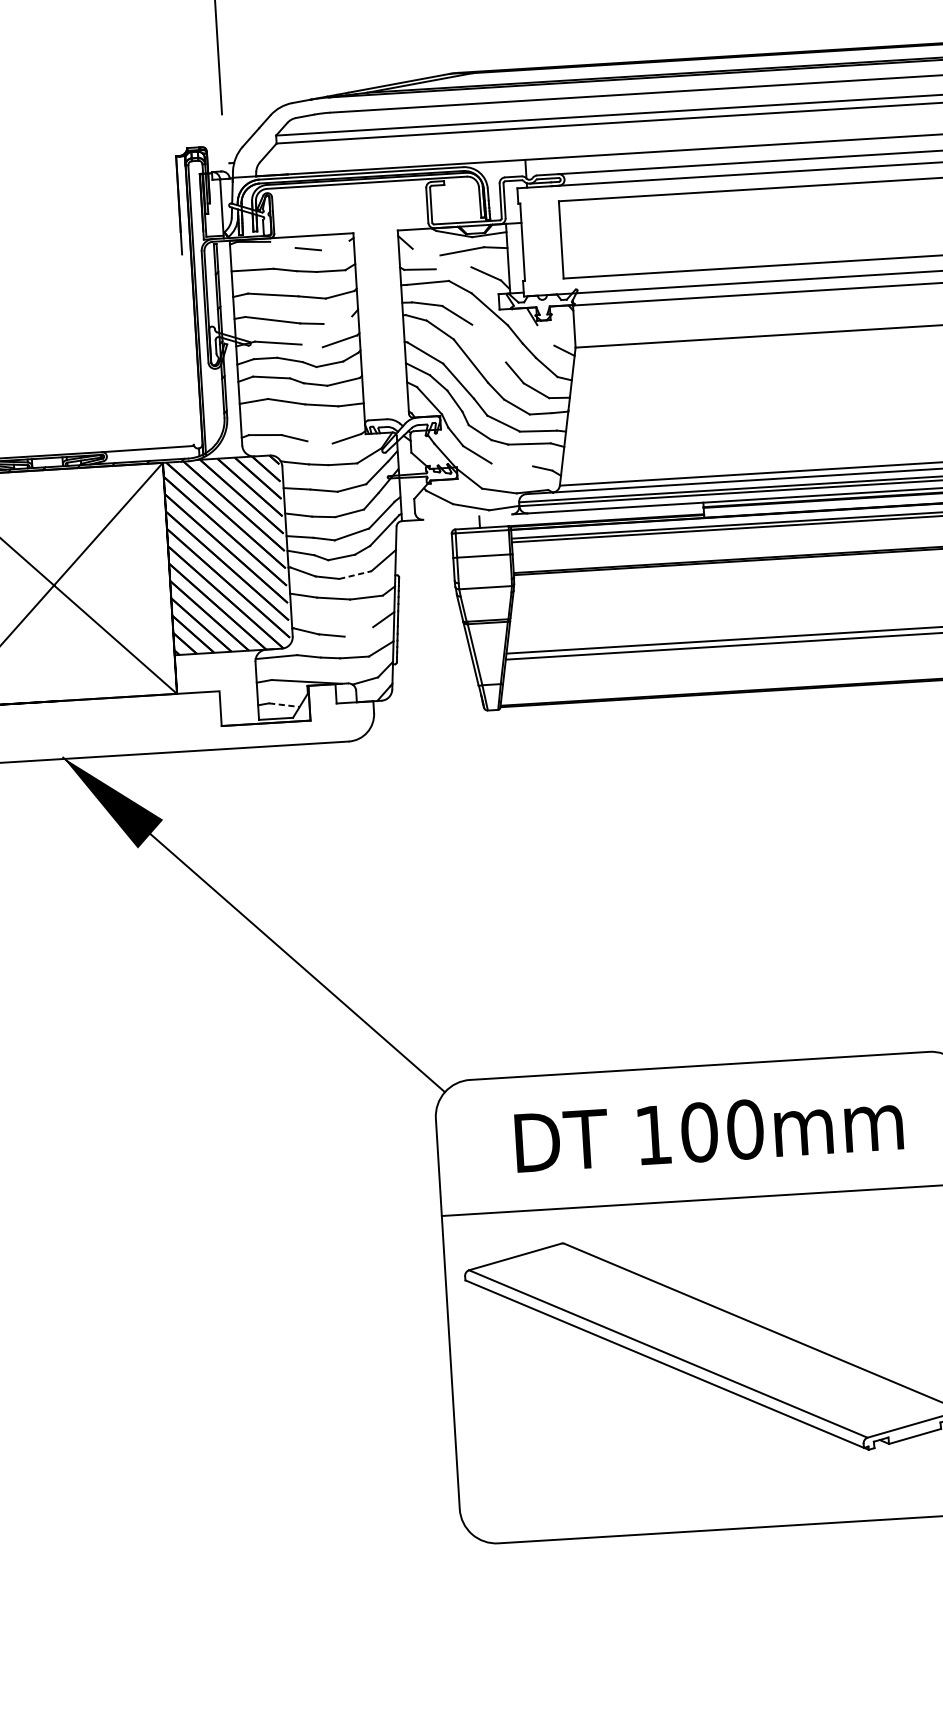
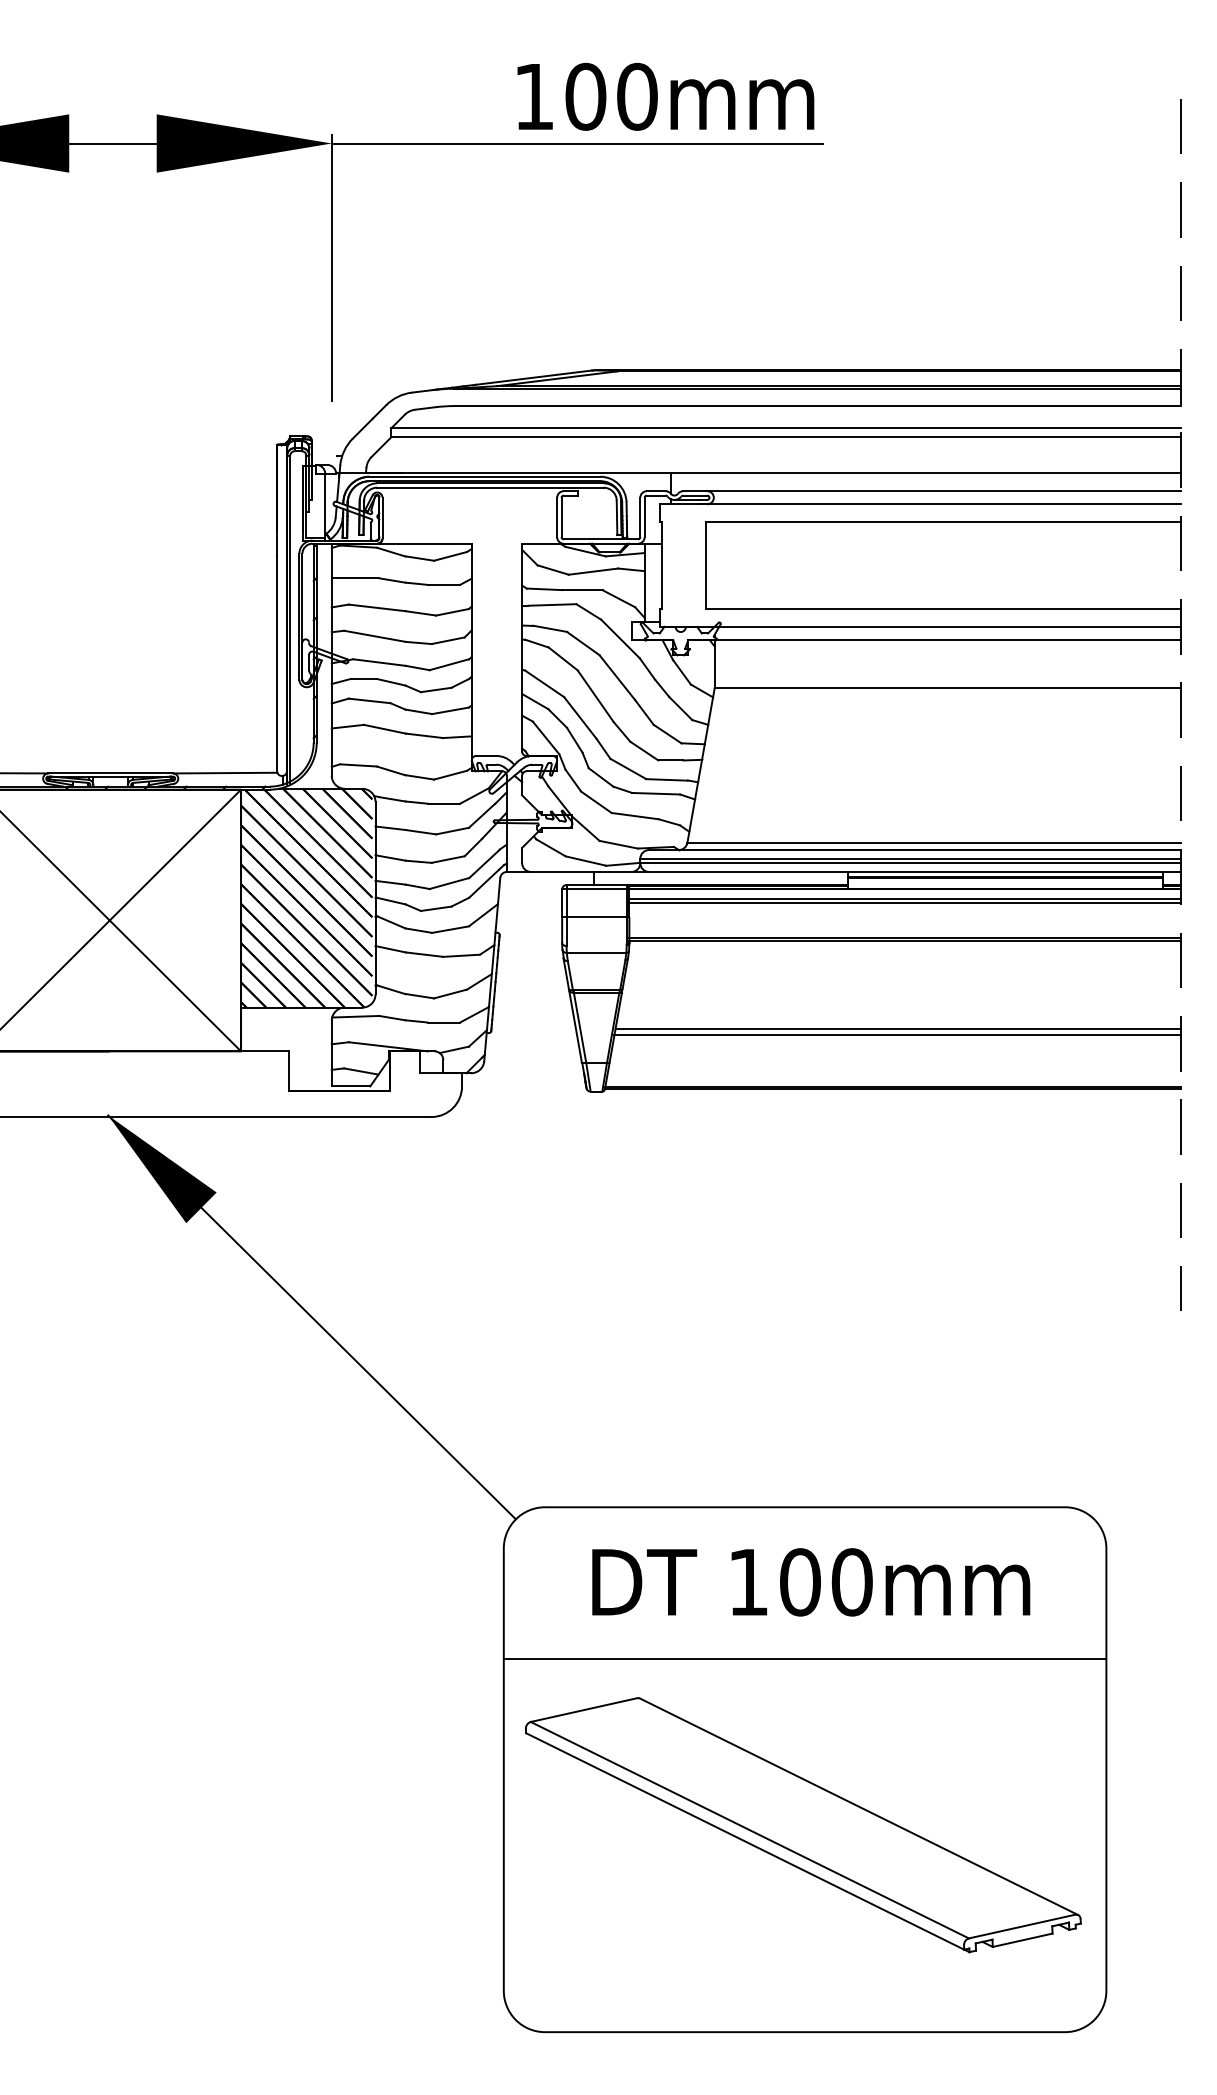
line: (282, 244) -> (391, 551), added
line: (334, 245) -> (449, 556), added
line: (426, 251) -> (552, 569), added
line: (453, 268) -> (582, 590), added
line: (337, 319) -> (447, 640), added
line: (545, 335) -> (681, 672), added
line: (489, 343) -> (617, 677), added
line: (312, 345) -> (417, 667), added
line: (188, 348) -> (277, 662), added
line: (319, 442) -> (419, 777), added
line: (512, 465) -> (635, 816), added
line: (467, 516) -> (580, 871), added
line: (355, 574) -> (450, 929), dashed -> solid
line: (357, 631) -> (449, 993), added
line: (284, 705) -> (361, 1071), dashed -> solid

